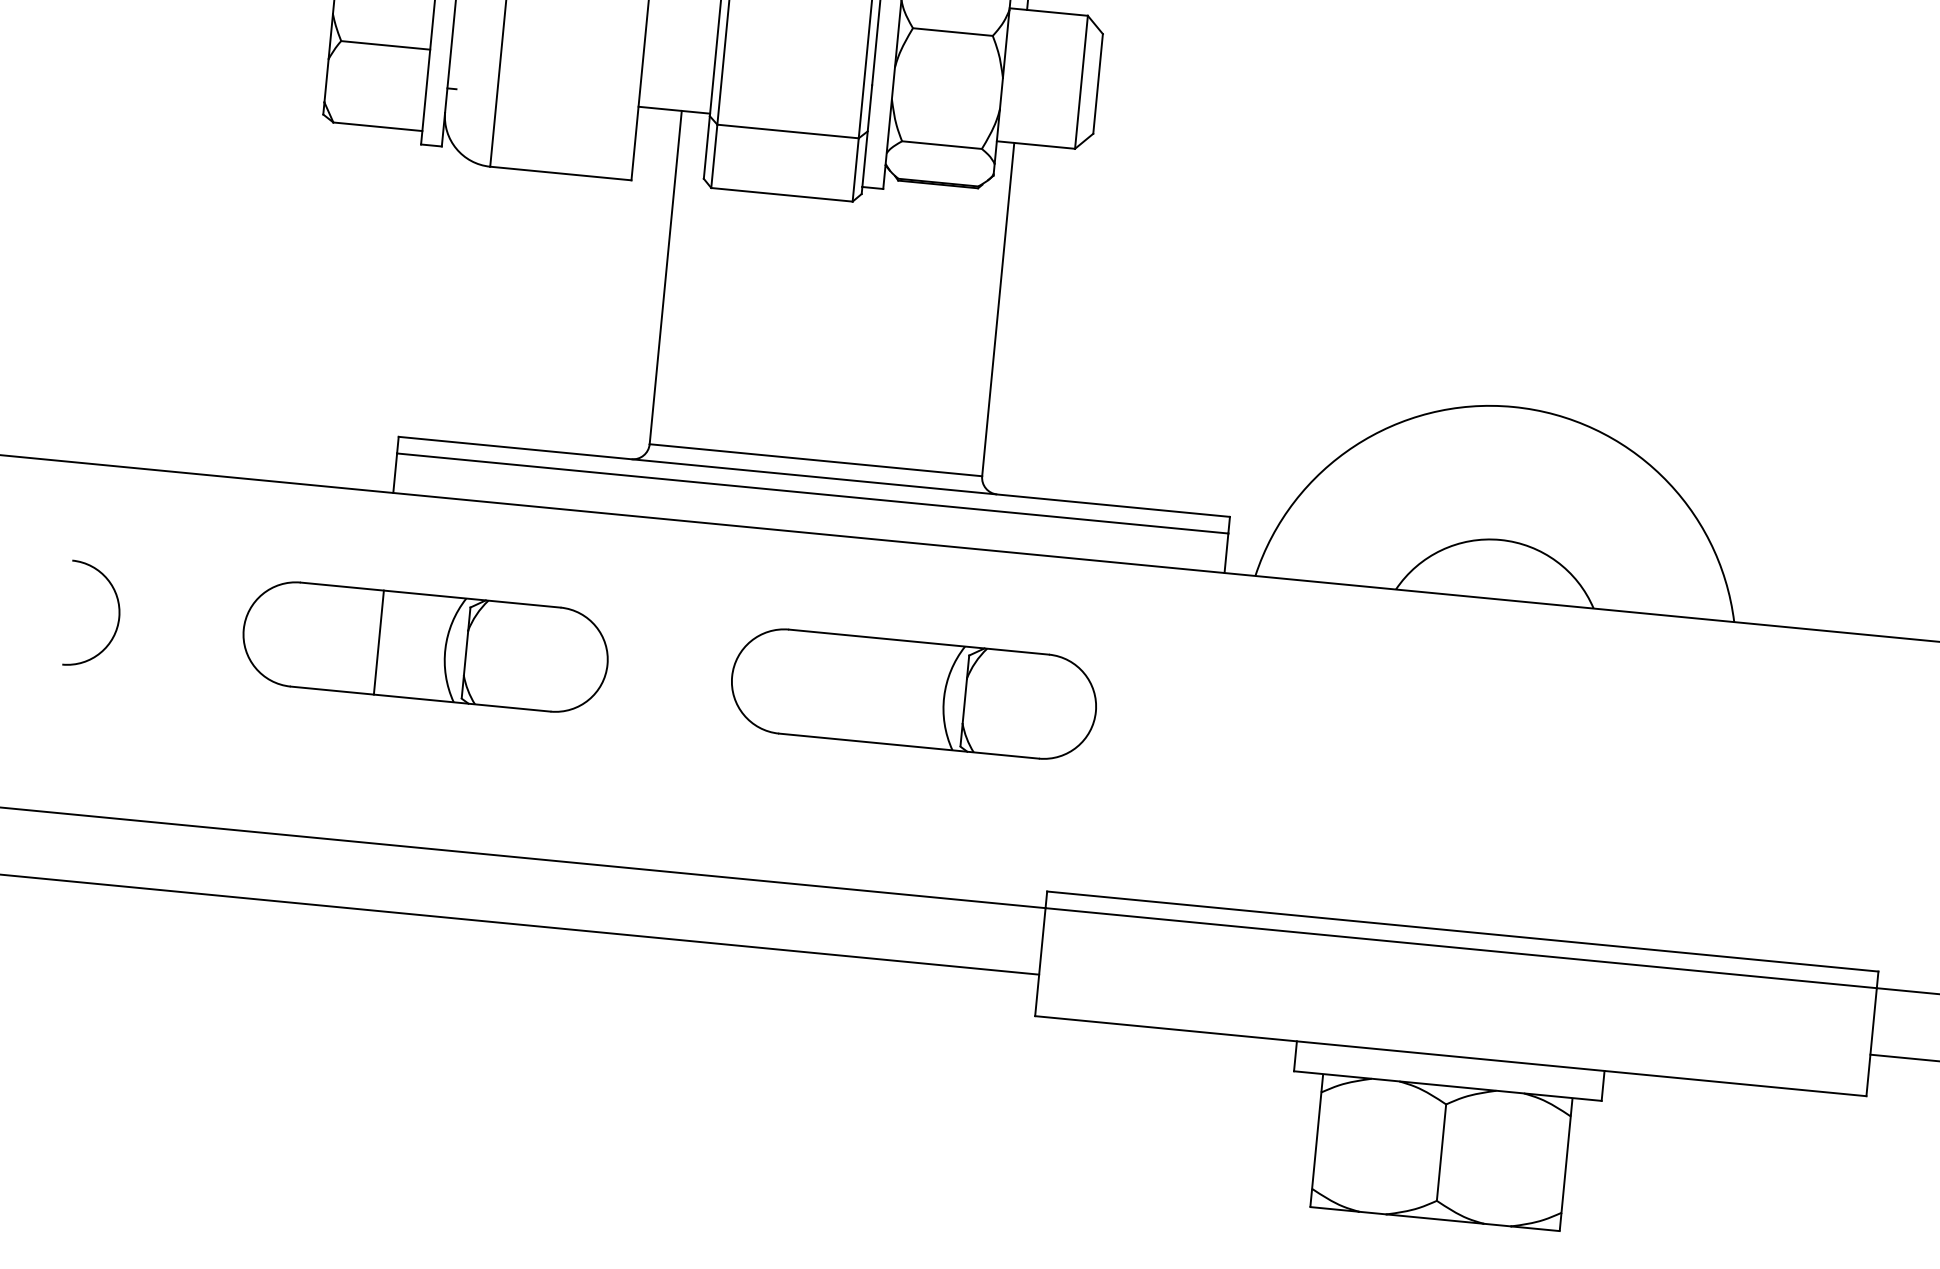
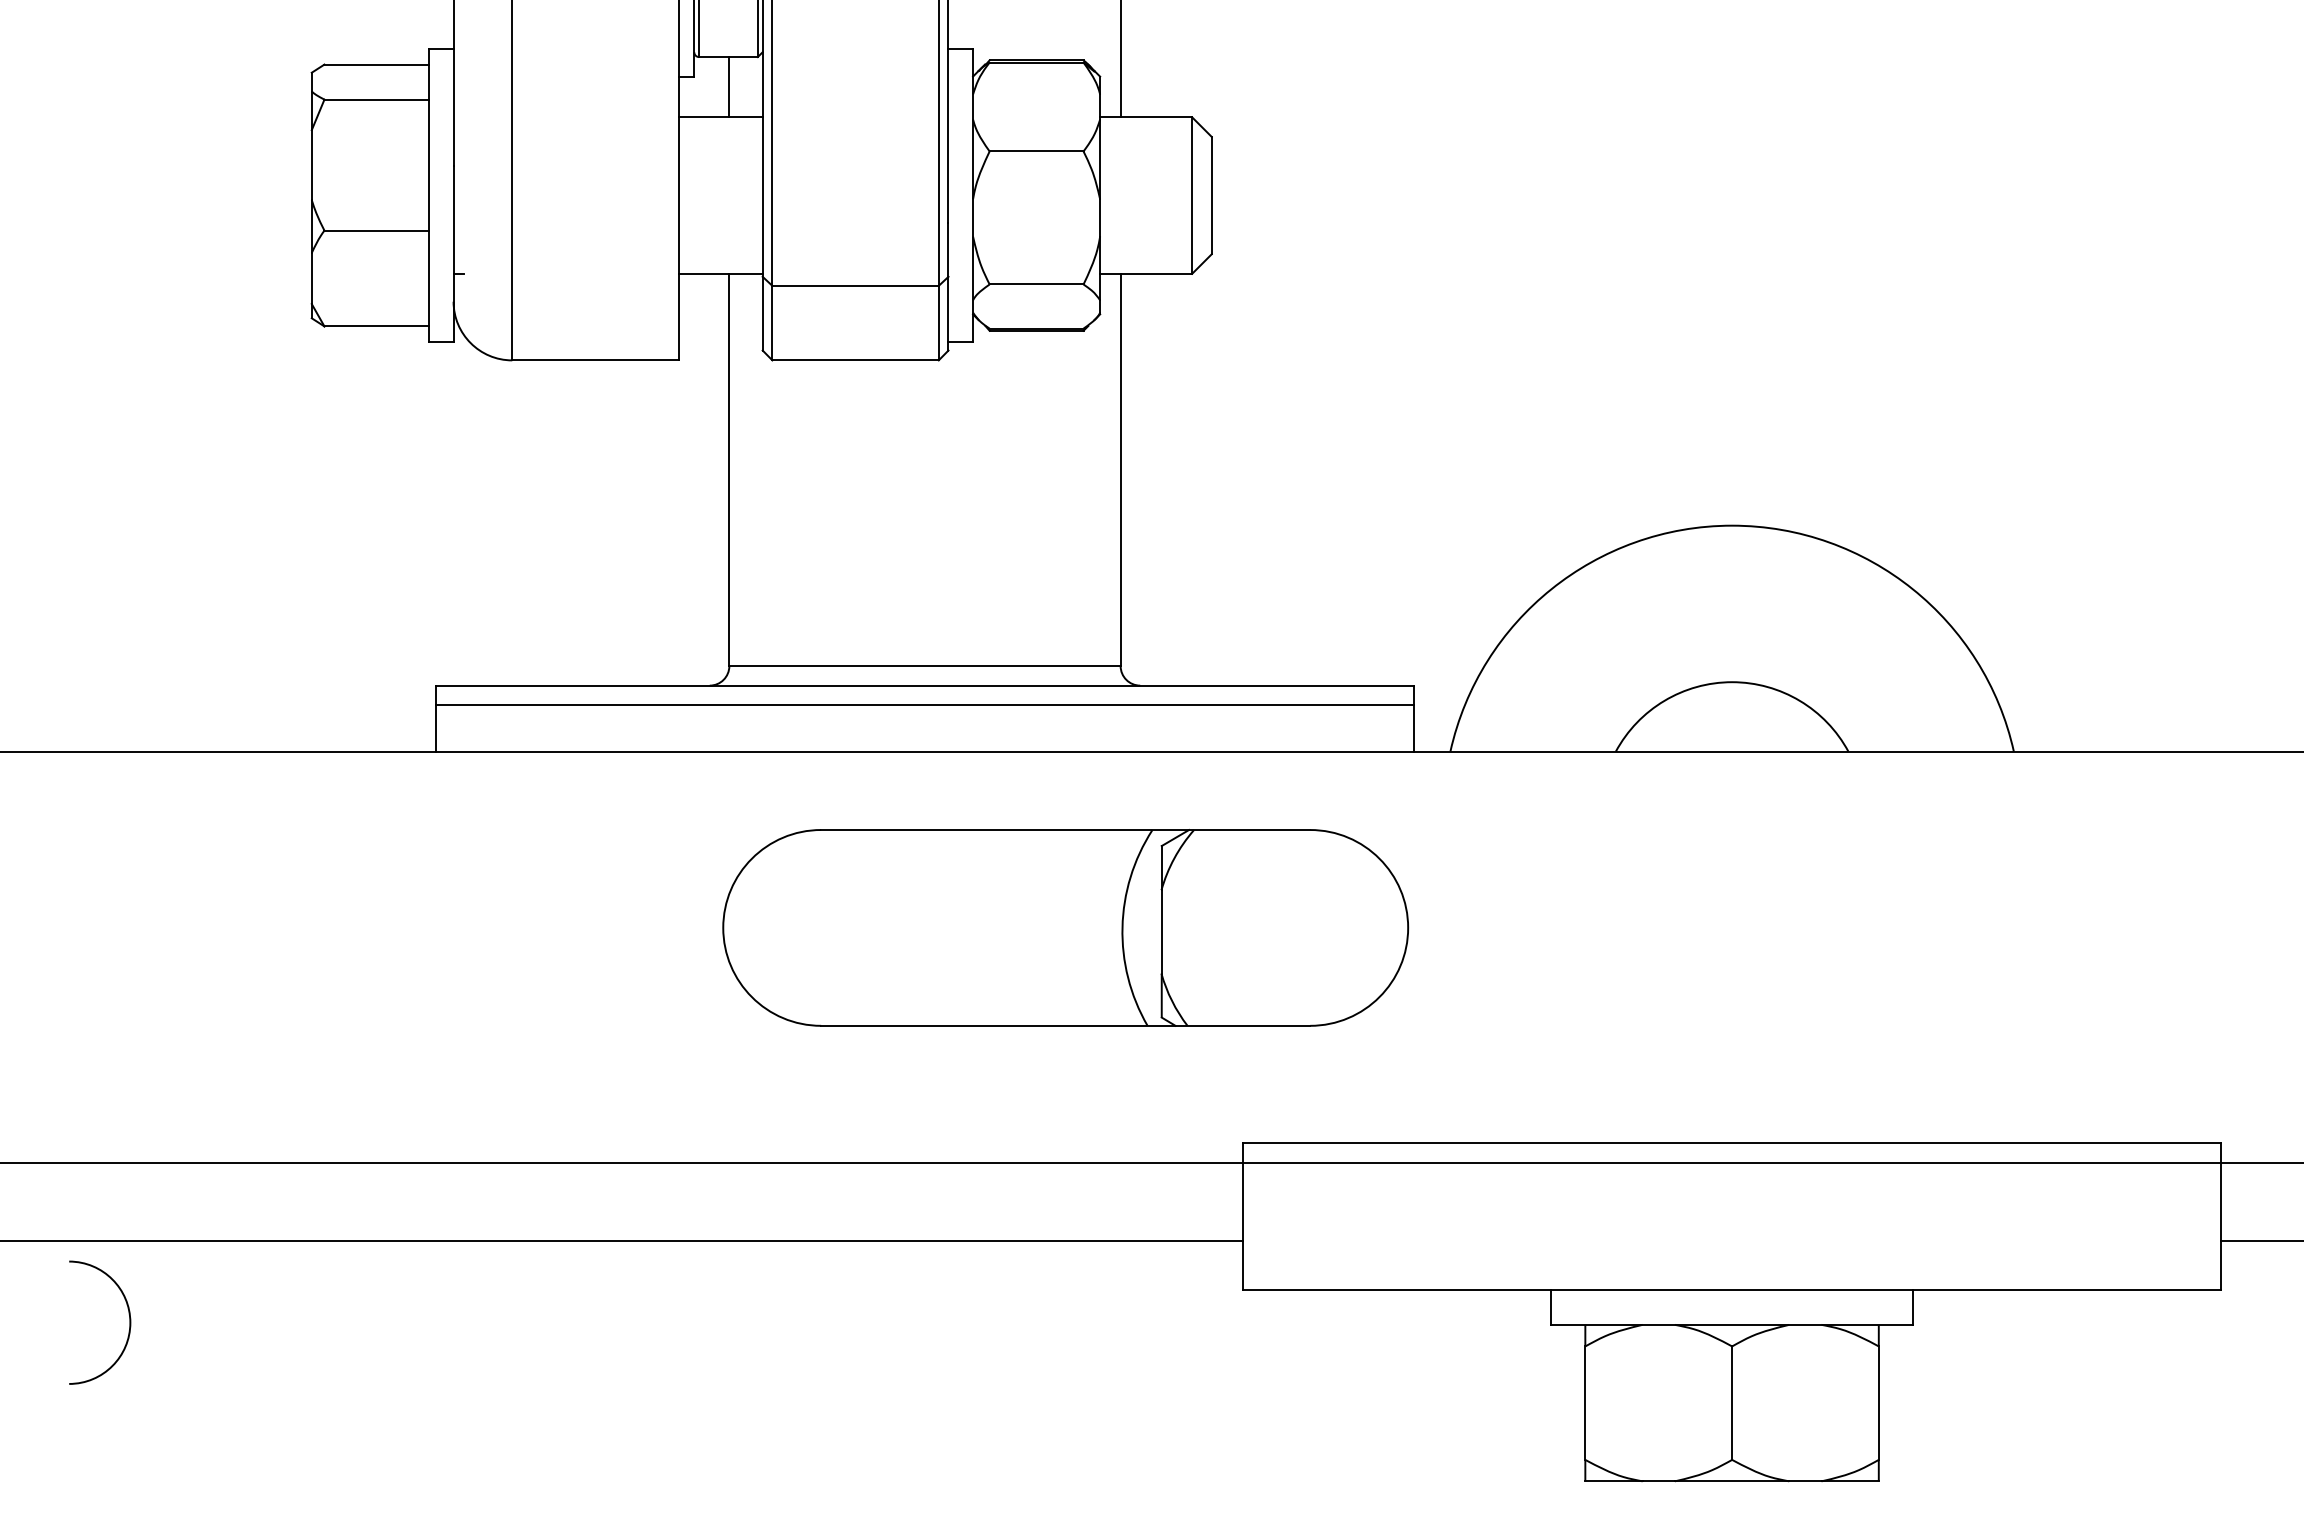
arc: (118, 617) -> (129, 1322), moved
part: (425, 646) -> (490, 927), removed
part: (913, 693) -> (1065, 927), size x1.6

